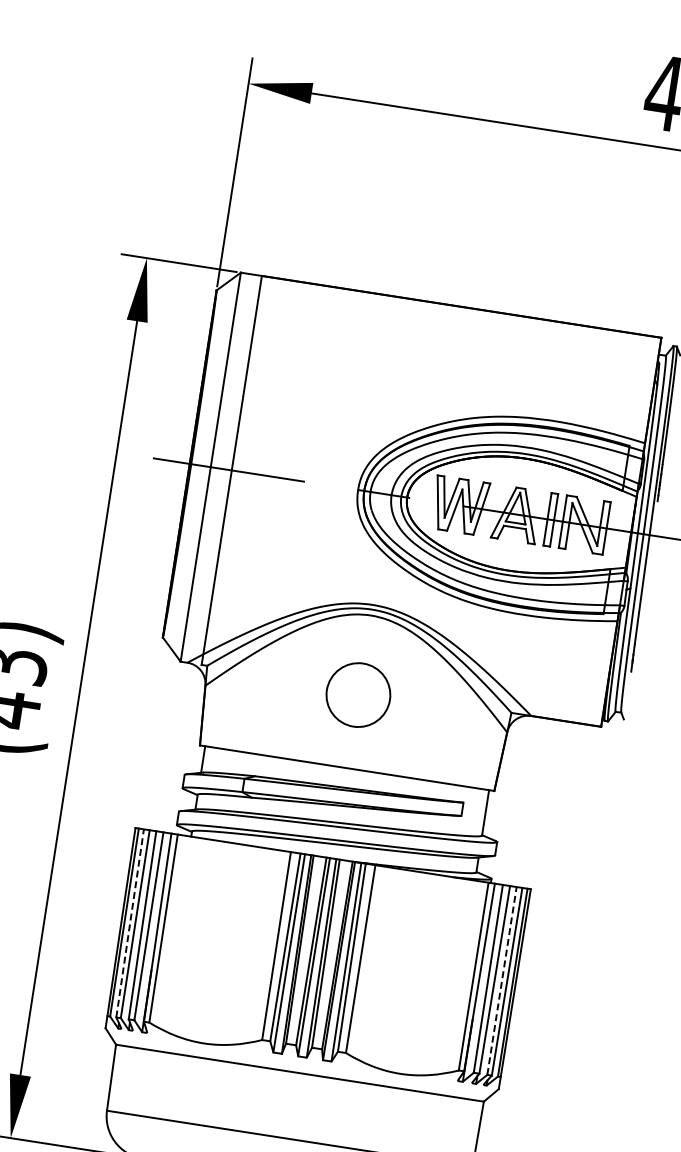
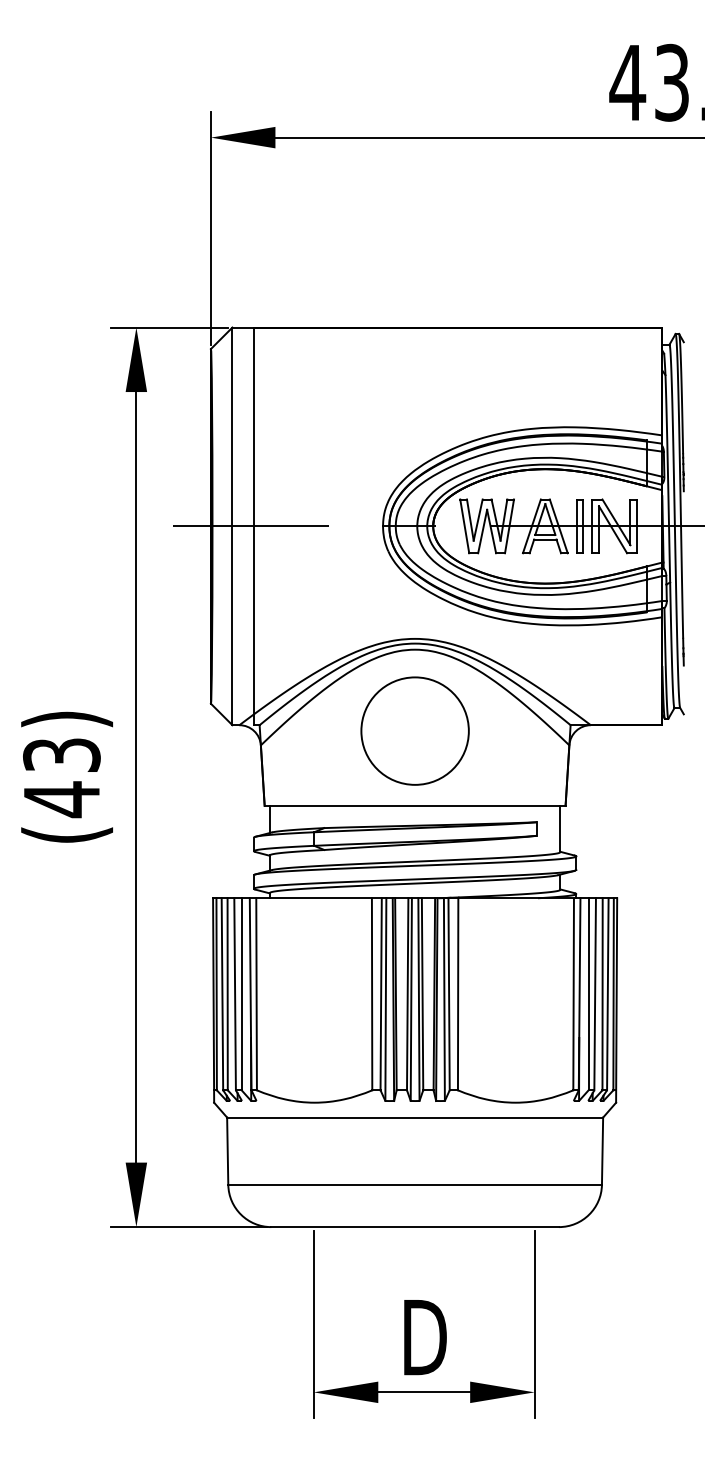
circle: (357, 694) -> (414, 730), size x1.67
line: (130, 922) -> (222, 993), dashed -> solid
line: (502, 980) -> (602, 993), dashed -> solid

